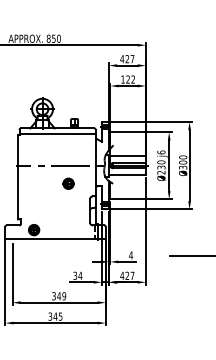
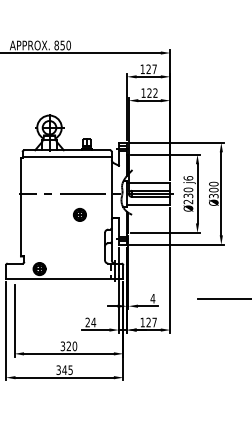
text: (122, 59) -> (142, 69), 427 -> 127
text: (75, 275) -> (87, 322), 34 -> 24
text: (122, 275) -> (142, 322), 427 -> 127
text: (61, 296) -> (71, 346), 349 -> 320

